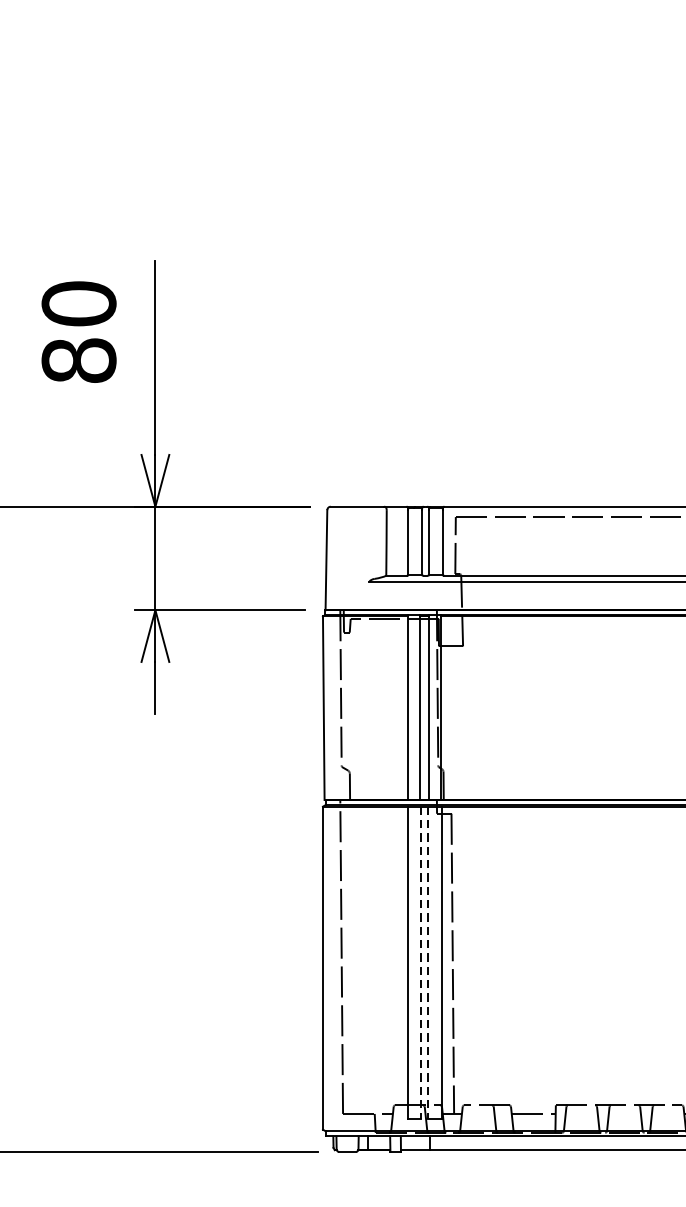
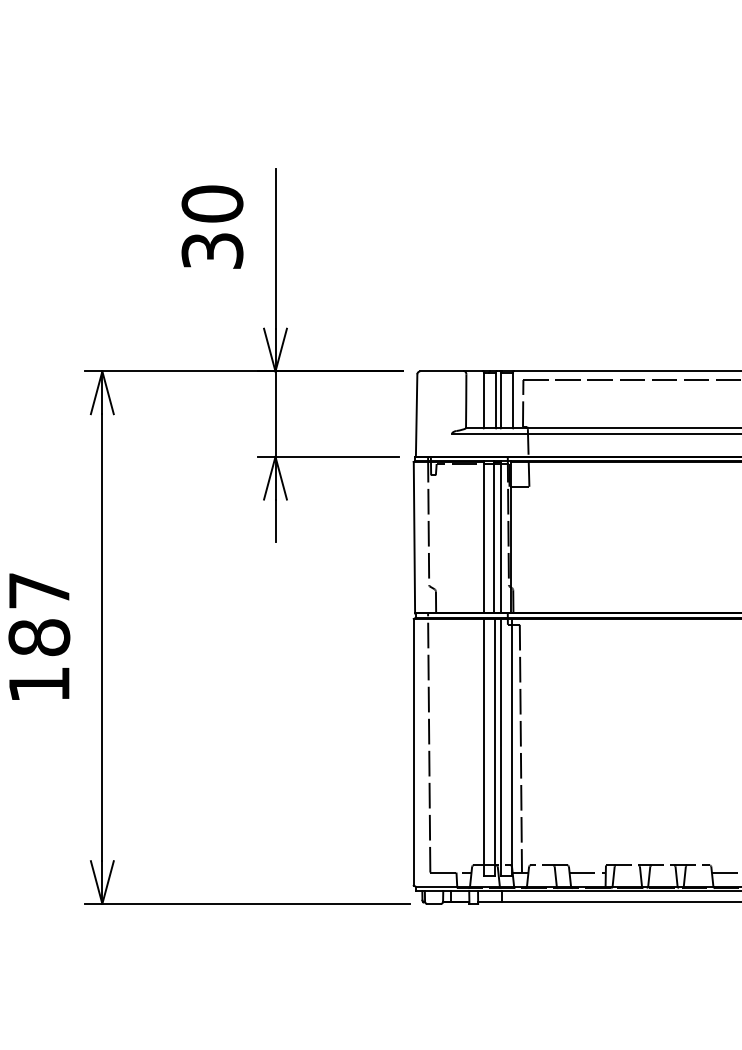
text: (79, 360) -> (212, 250), 80 -> 30
line: (420, 962) -> (494, 747), dashed -> solid
line: (428, 962) -> (500, 747), dashed -> solid

